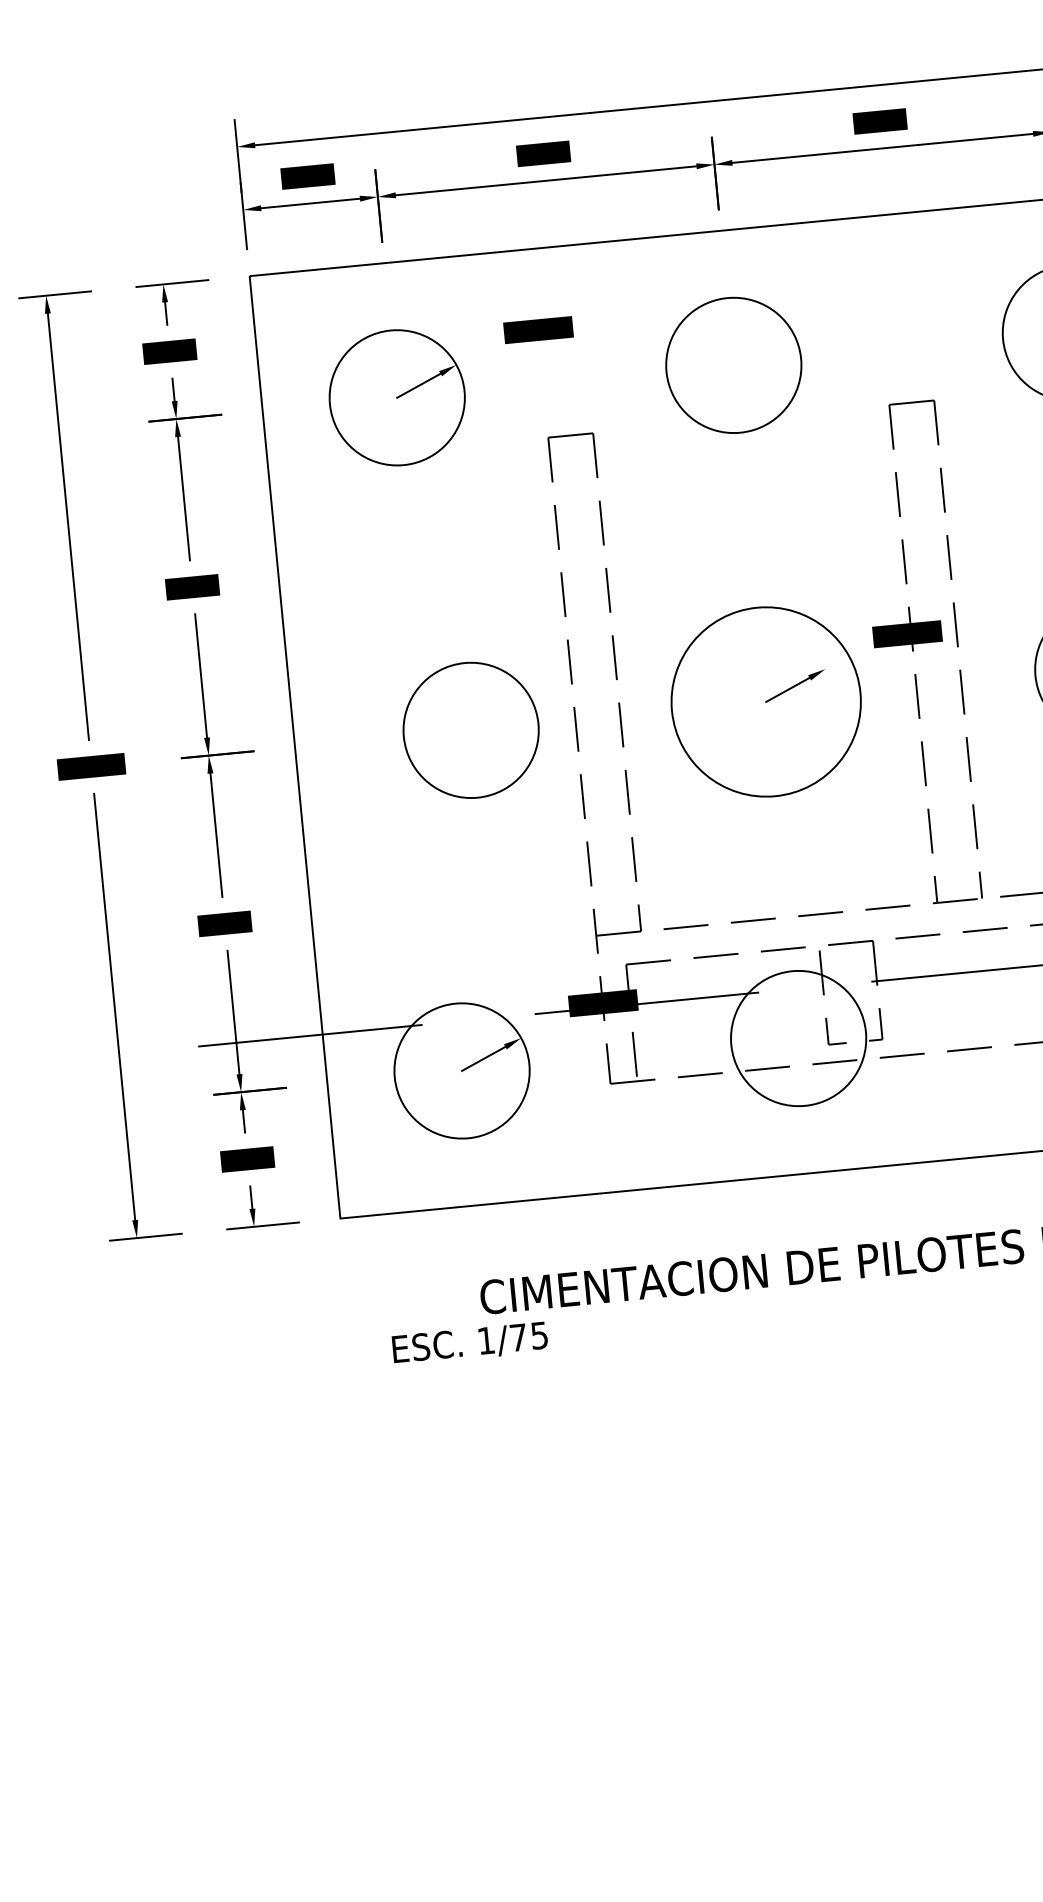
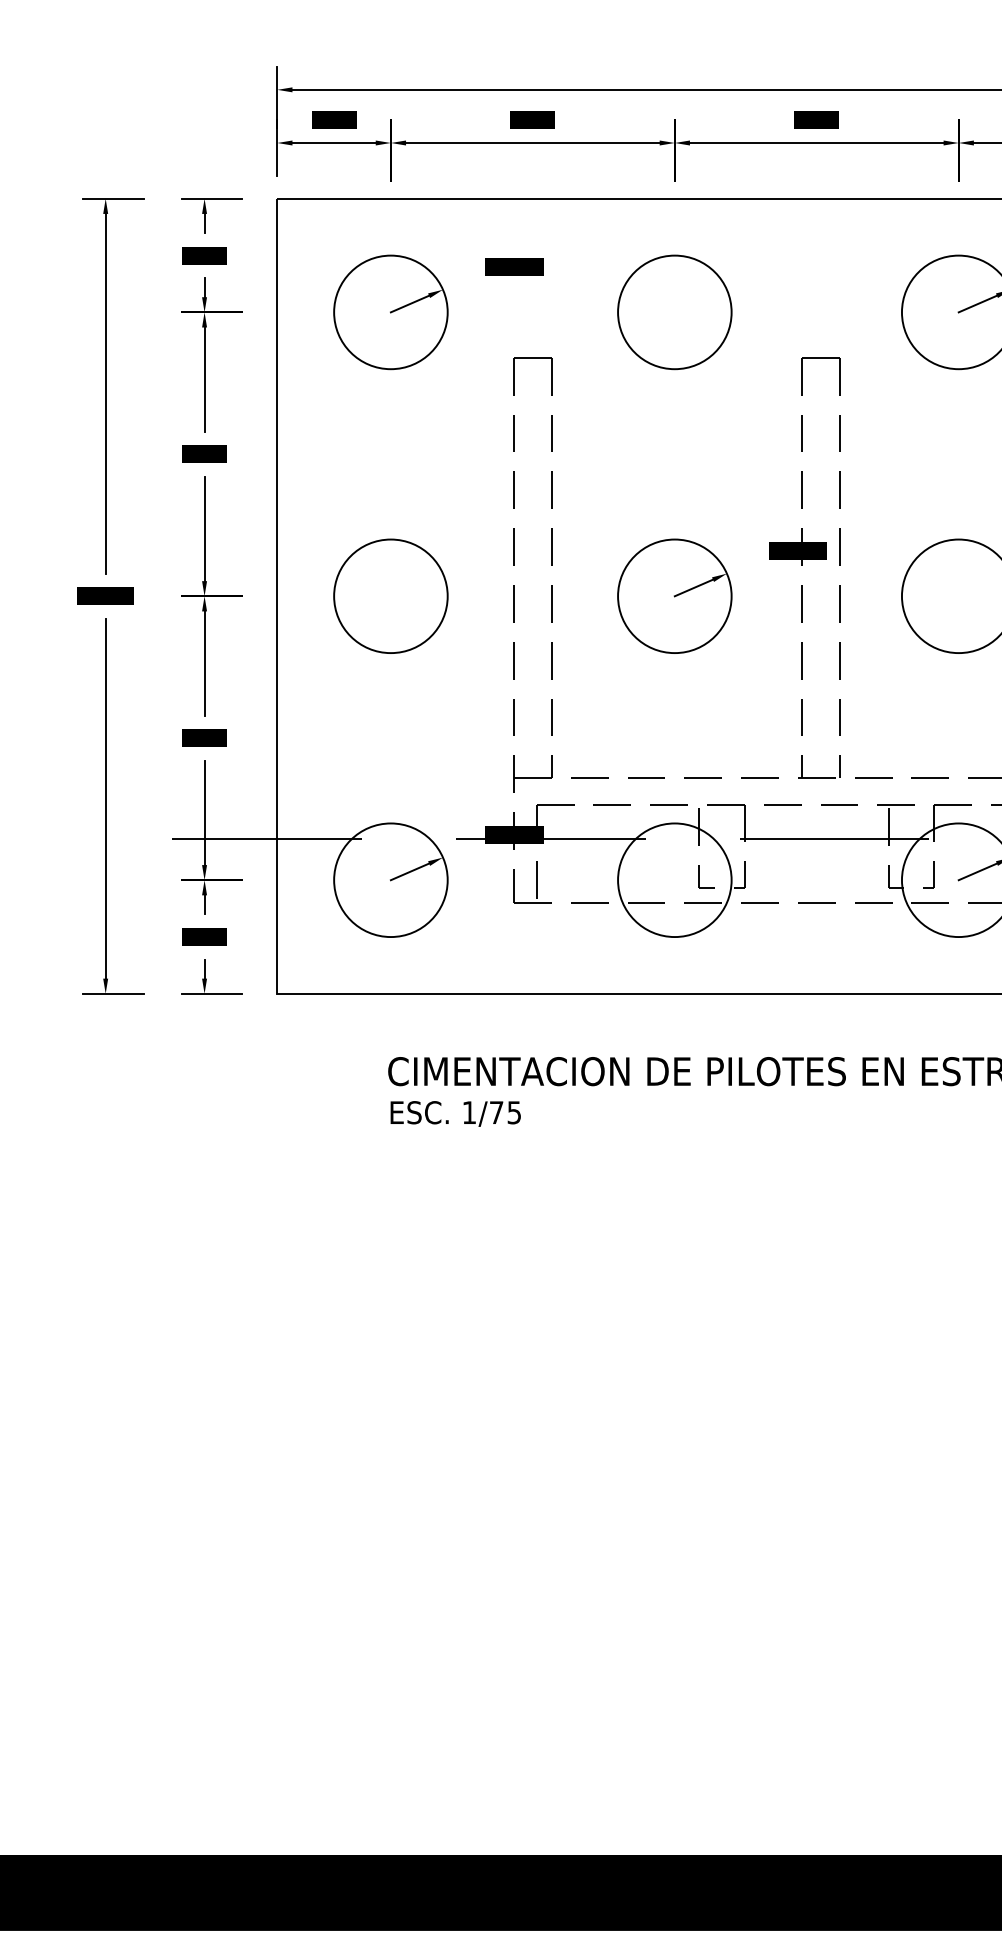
circle: (765, 702) -> (674, 596), size x0.71
circle: (470, 729) -> (390, 595), moved
text: (469, 1343) -> (455, 1113), moved

